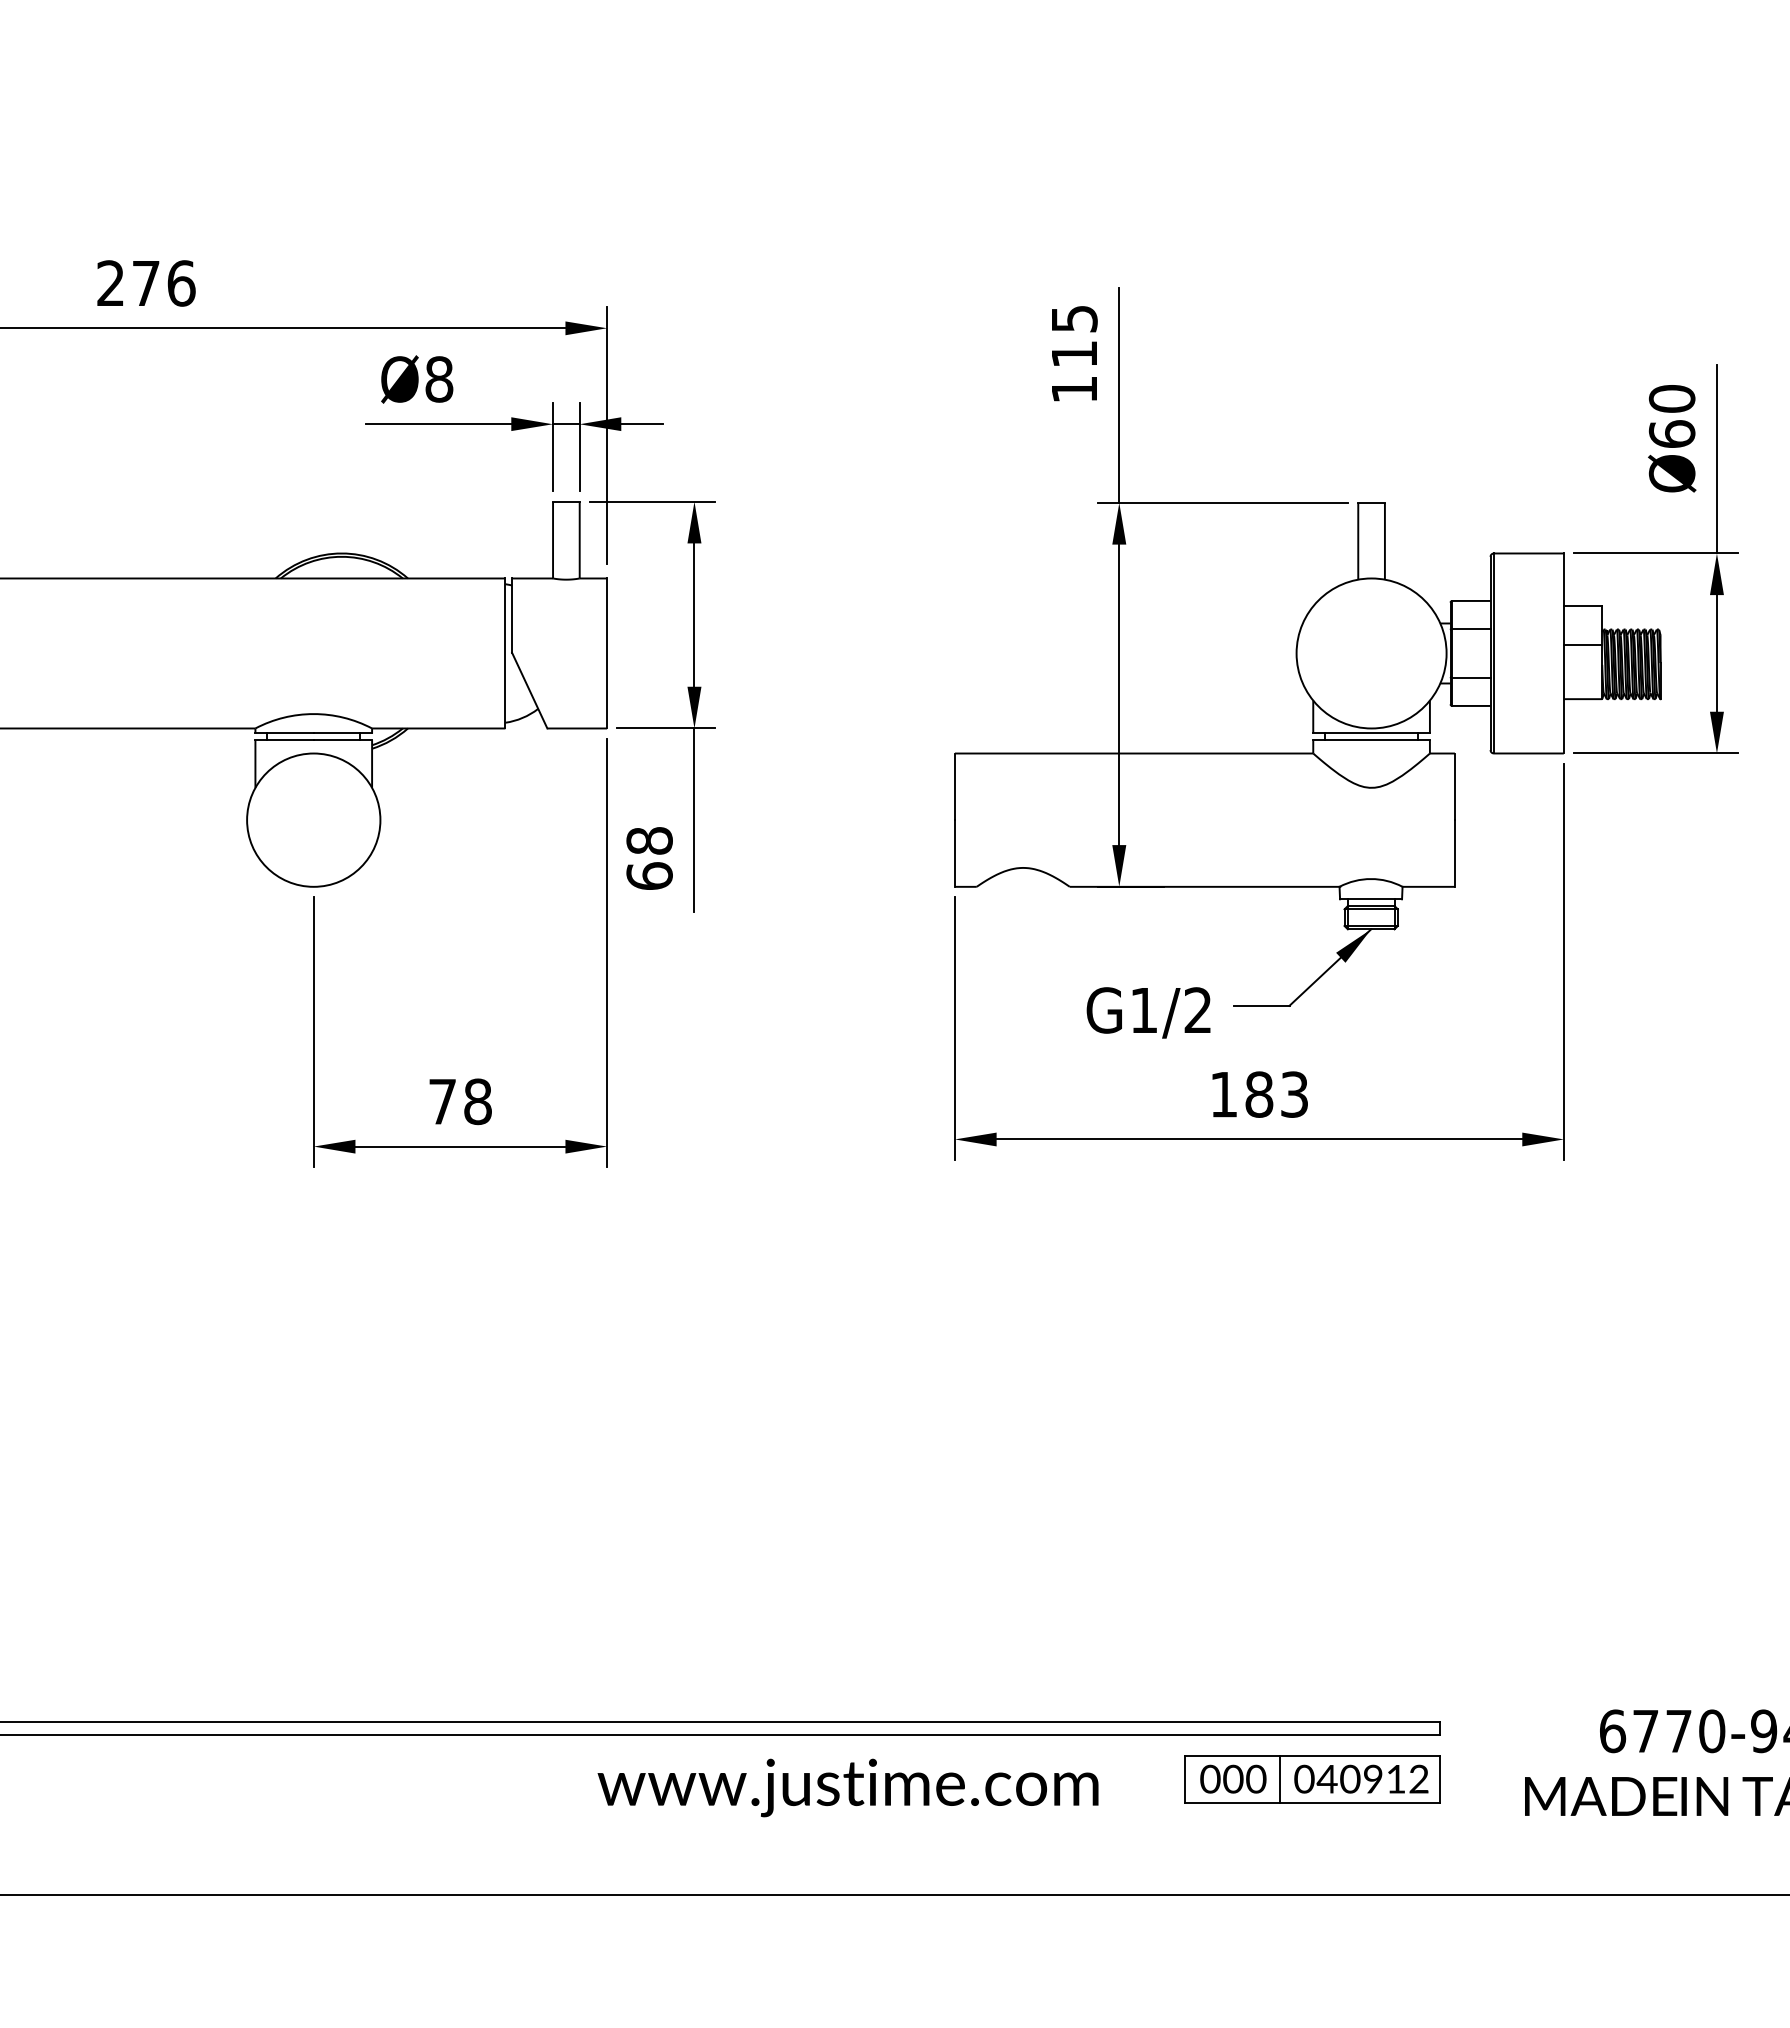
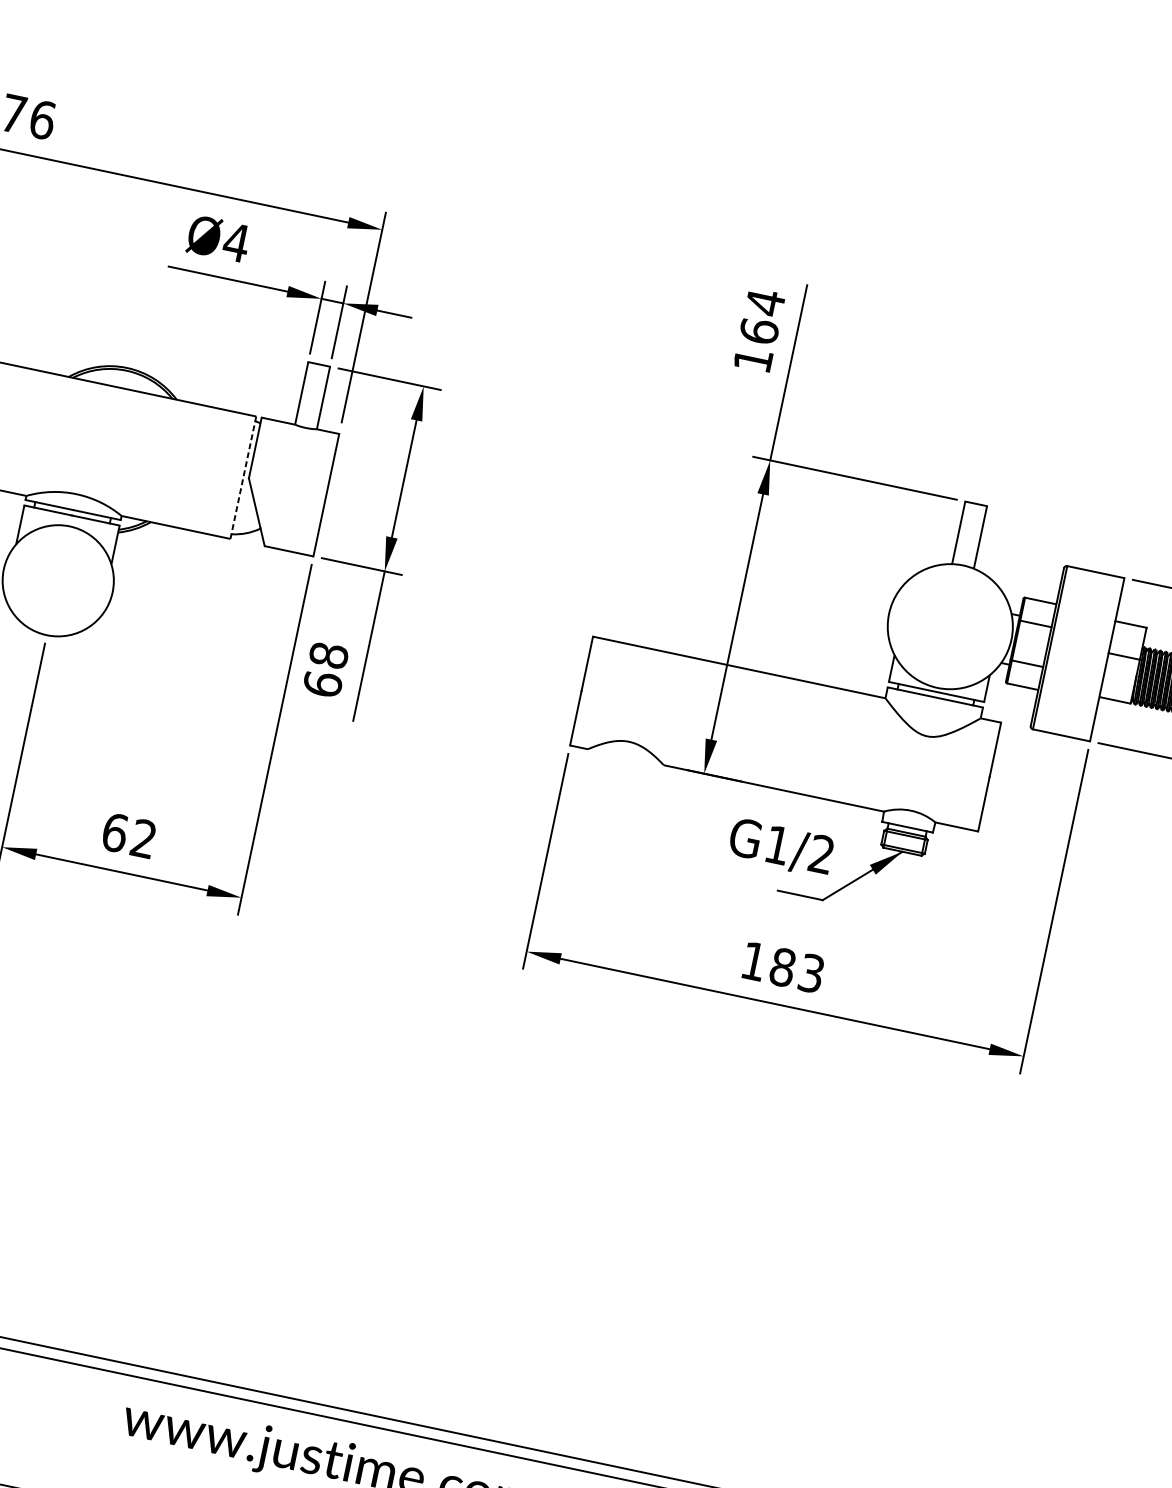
text: (1074, 335) -> (762, 316), 115 -> 164
text: (438, 379) -> (235, 242), Ø8 -> Ø4
line: (505, 653) -> (243, 477), solid -> dashed
text: (1148, 1012) -> (780, 847), moved
text: (460, 1101) -> (129, 835), 78 -> 62

